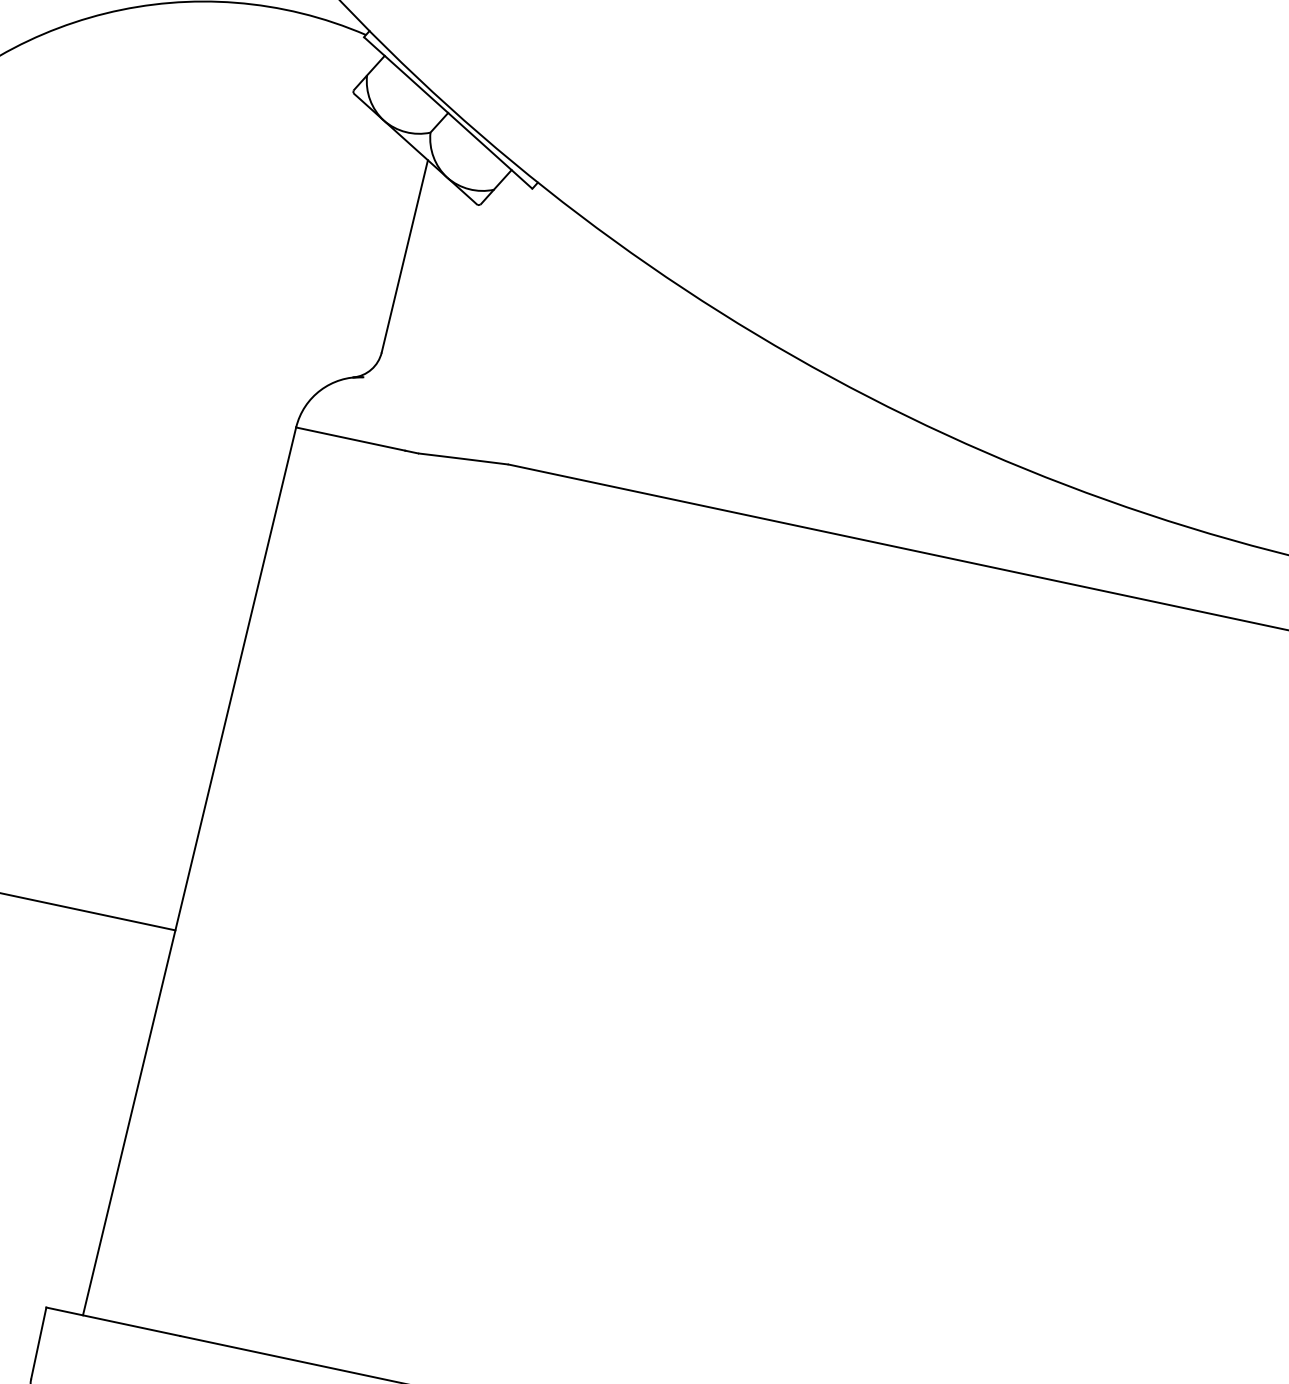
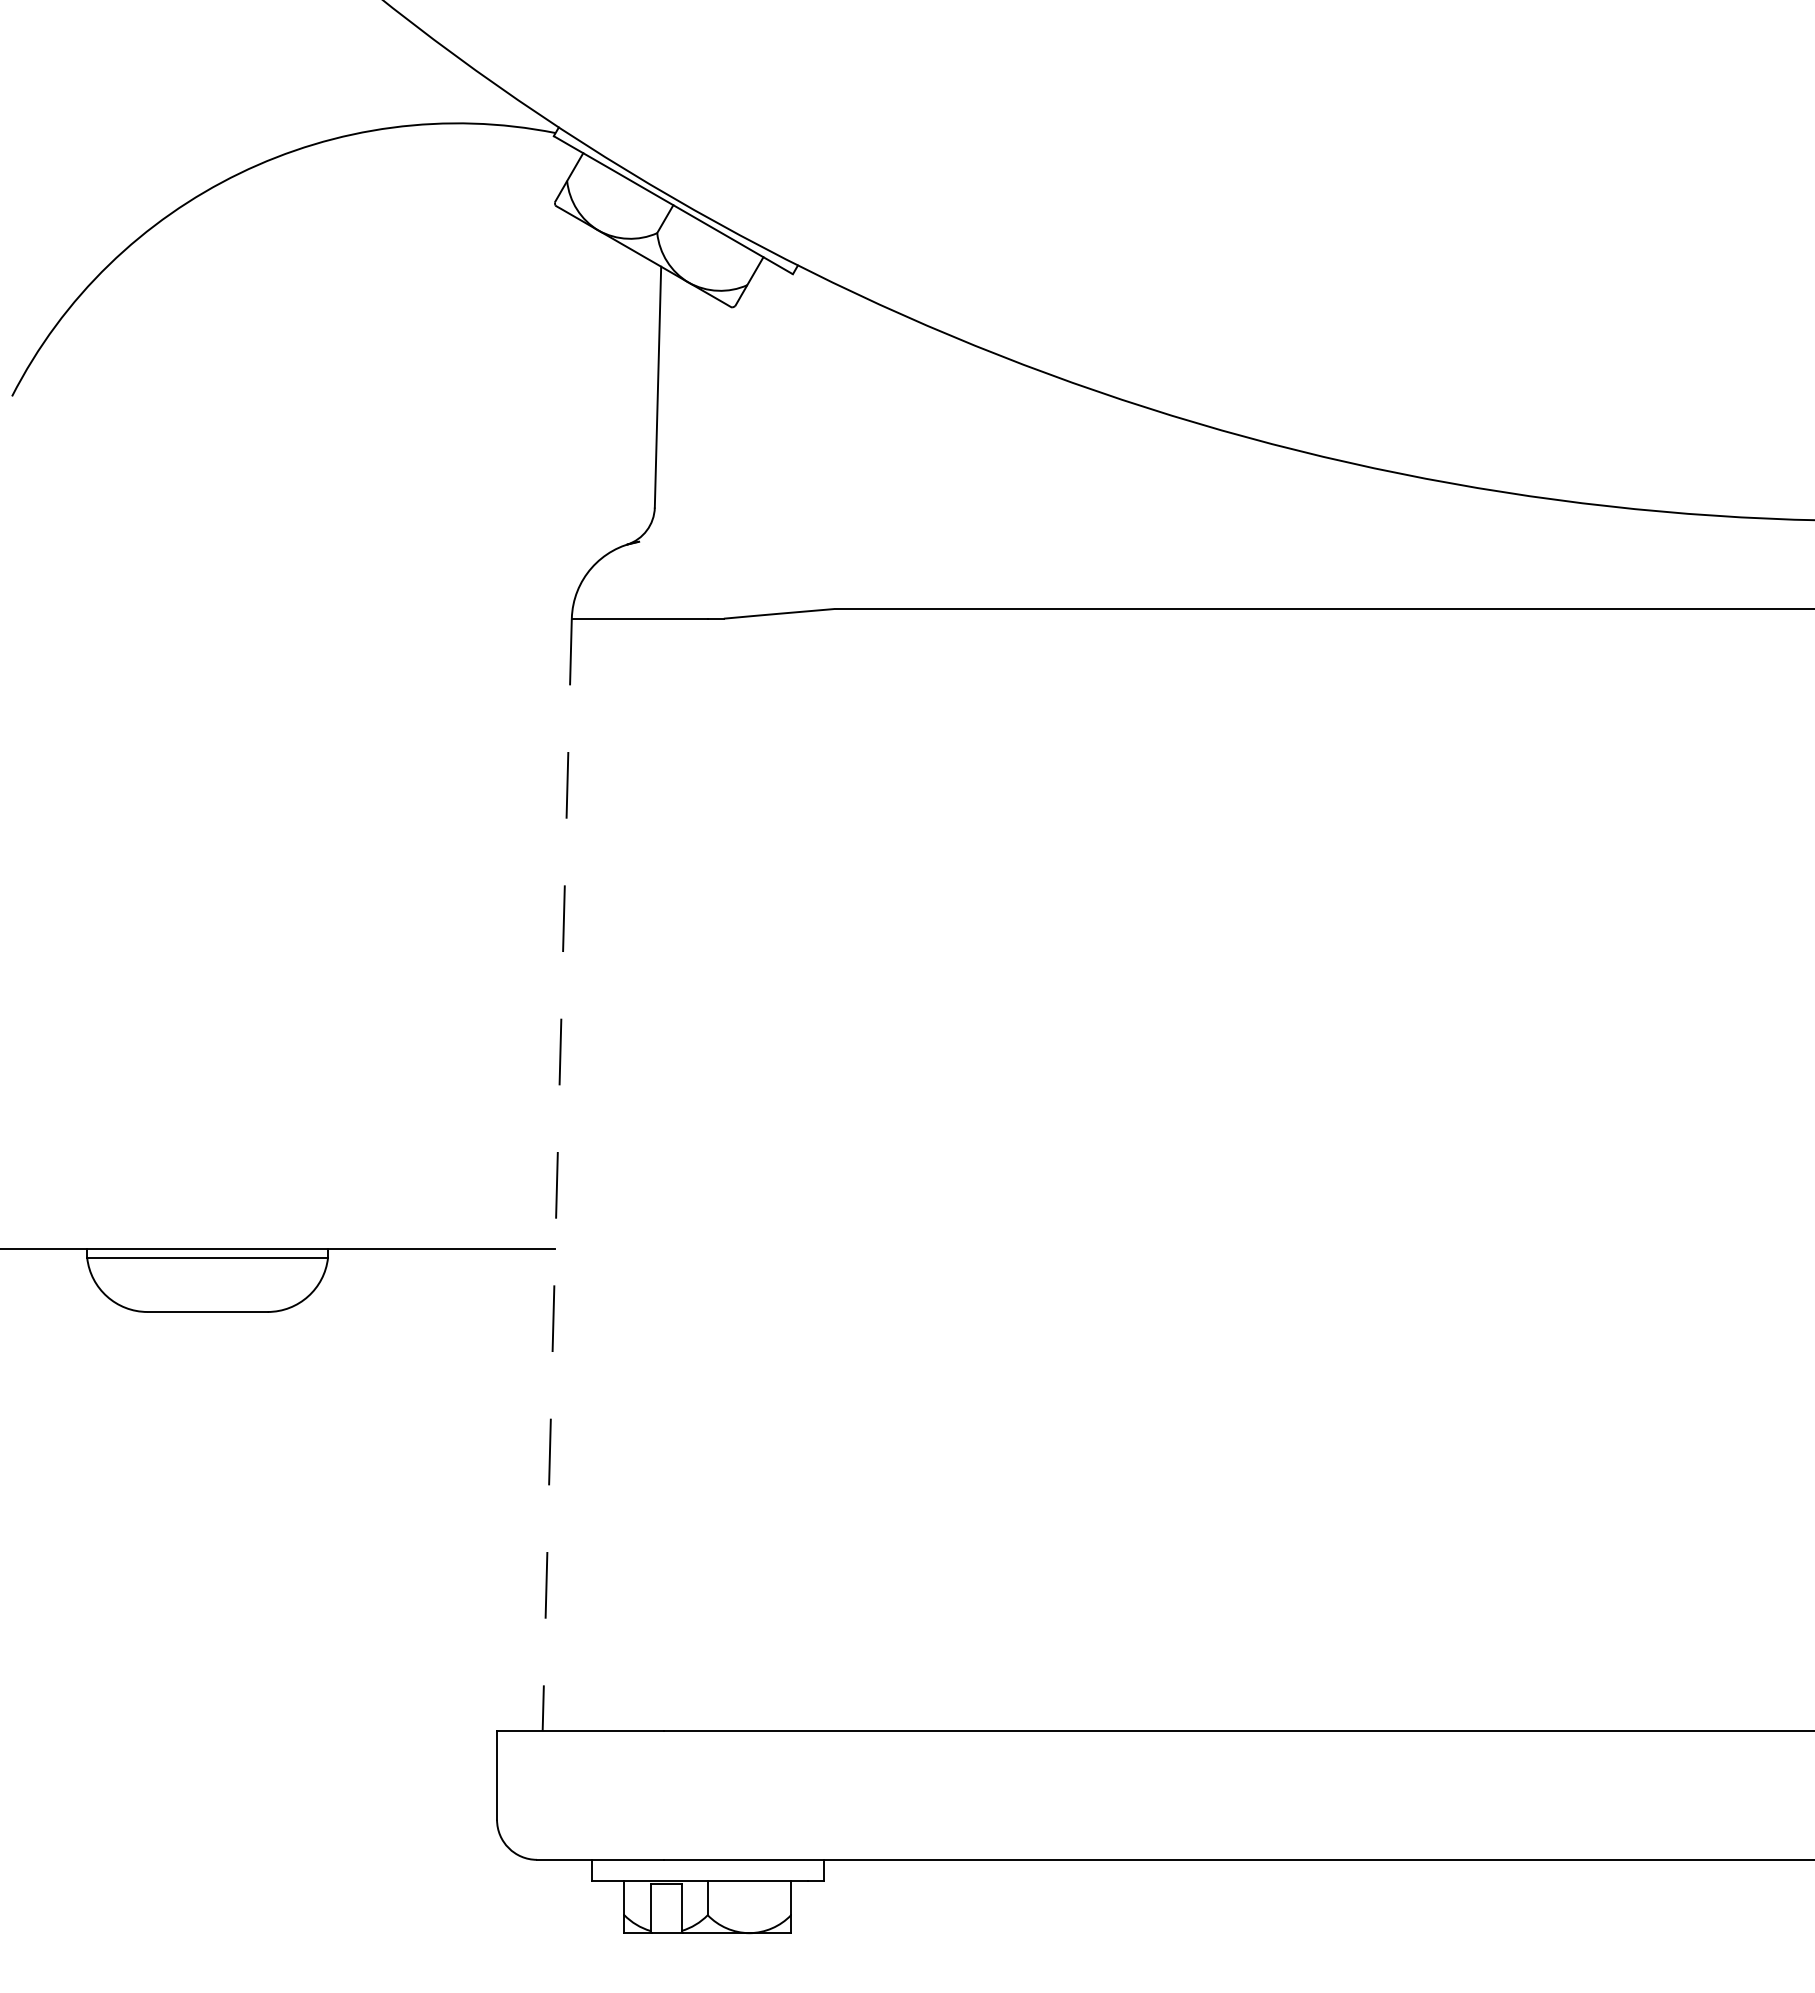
line: (189, 871) -> (557, 1175), solid -> dashed

